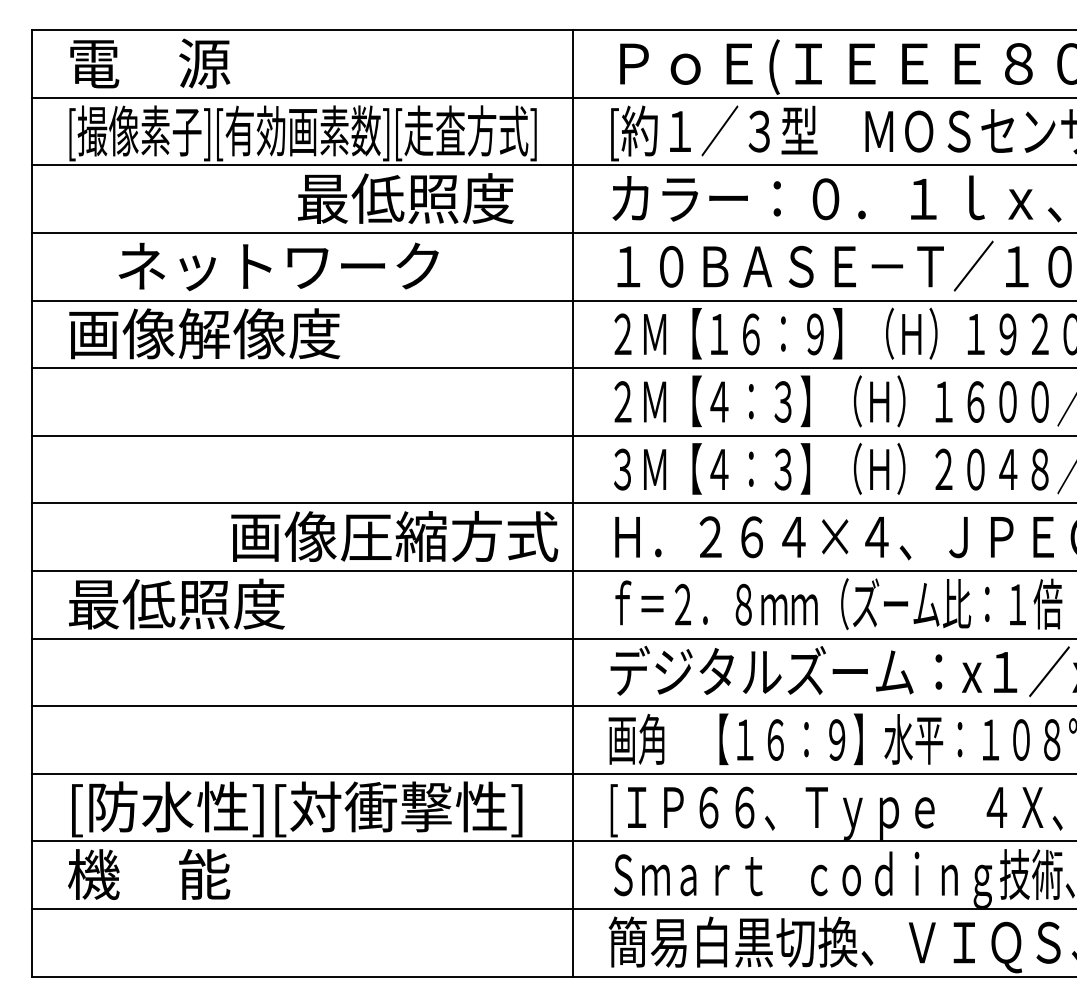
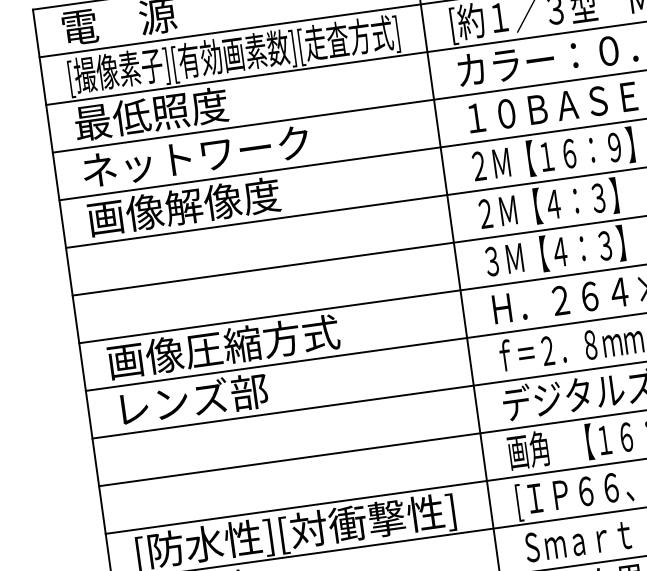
text: (405, 198) -> (151, 114), moved
text: (278, 266) -> (195, 156), moved
text: (394, 536) -> (223, 346), moved
text: (176, 603) -> (190, 399), 最低照度 -> レンズ部

